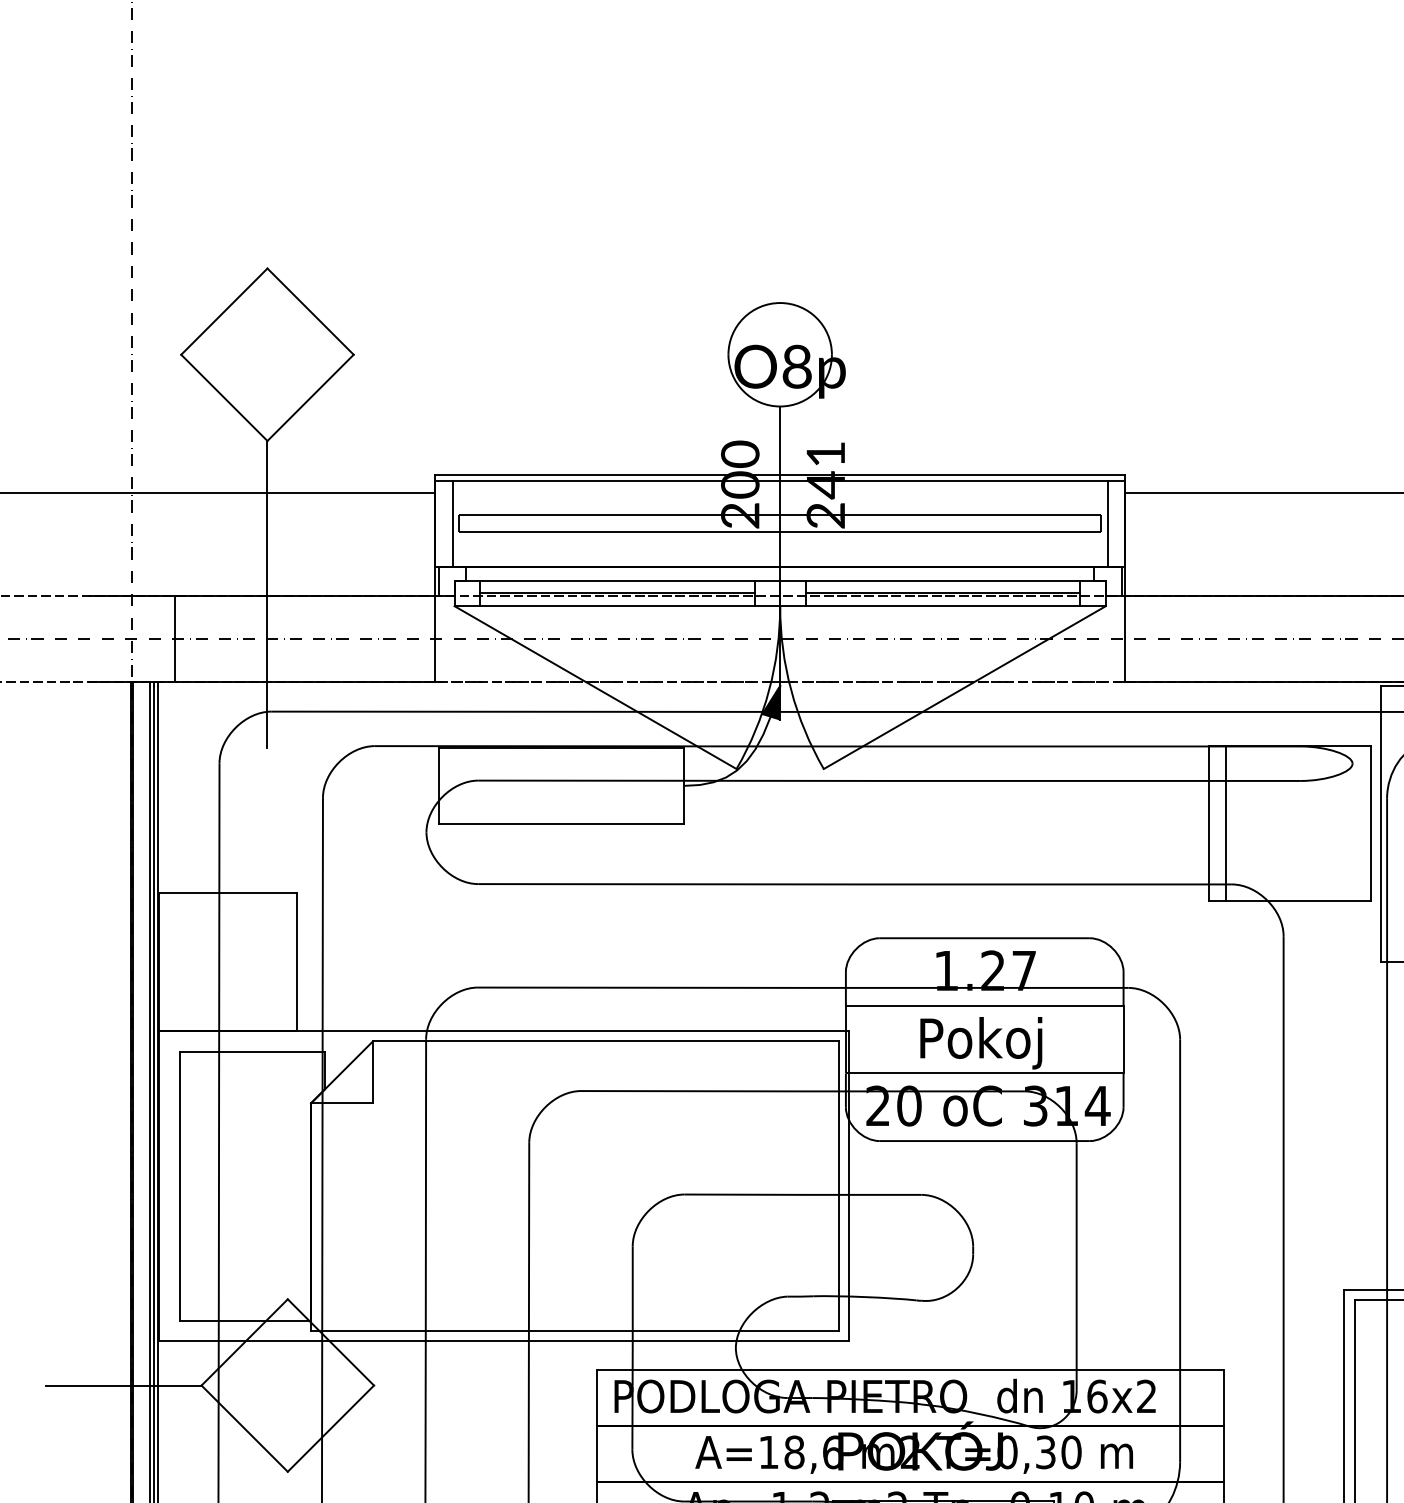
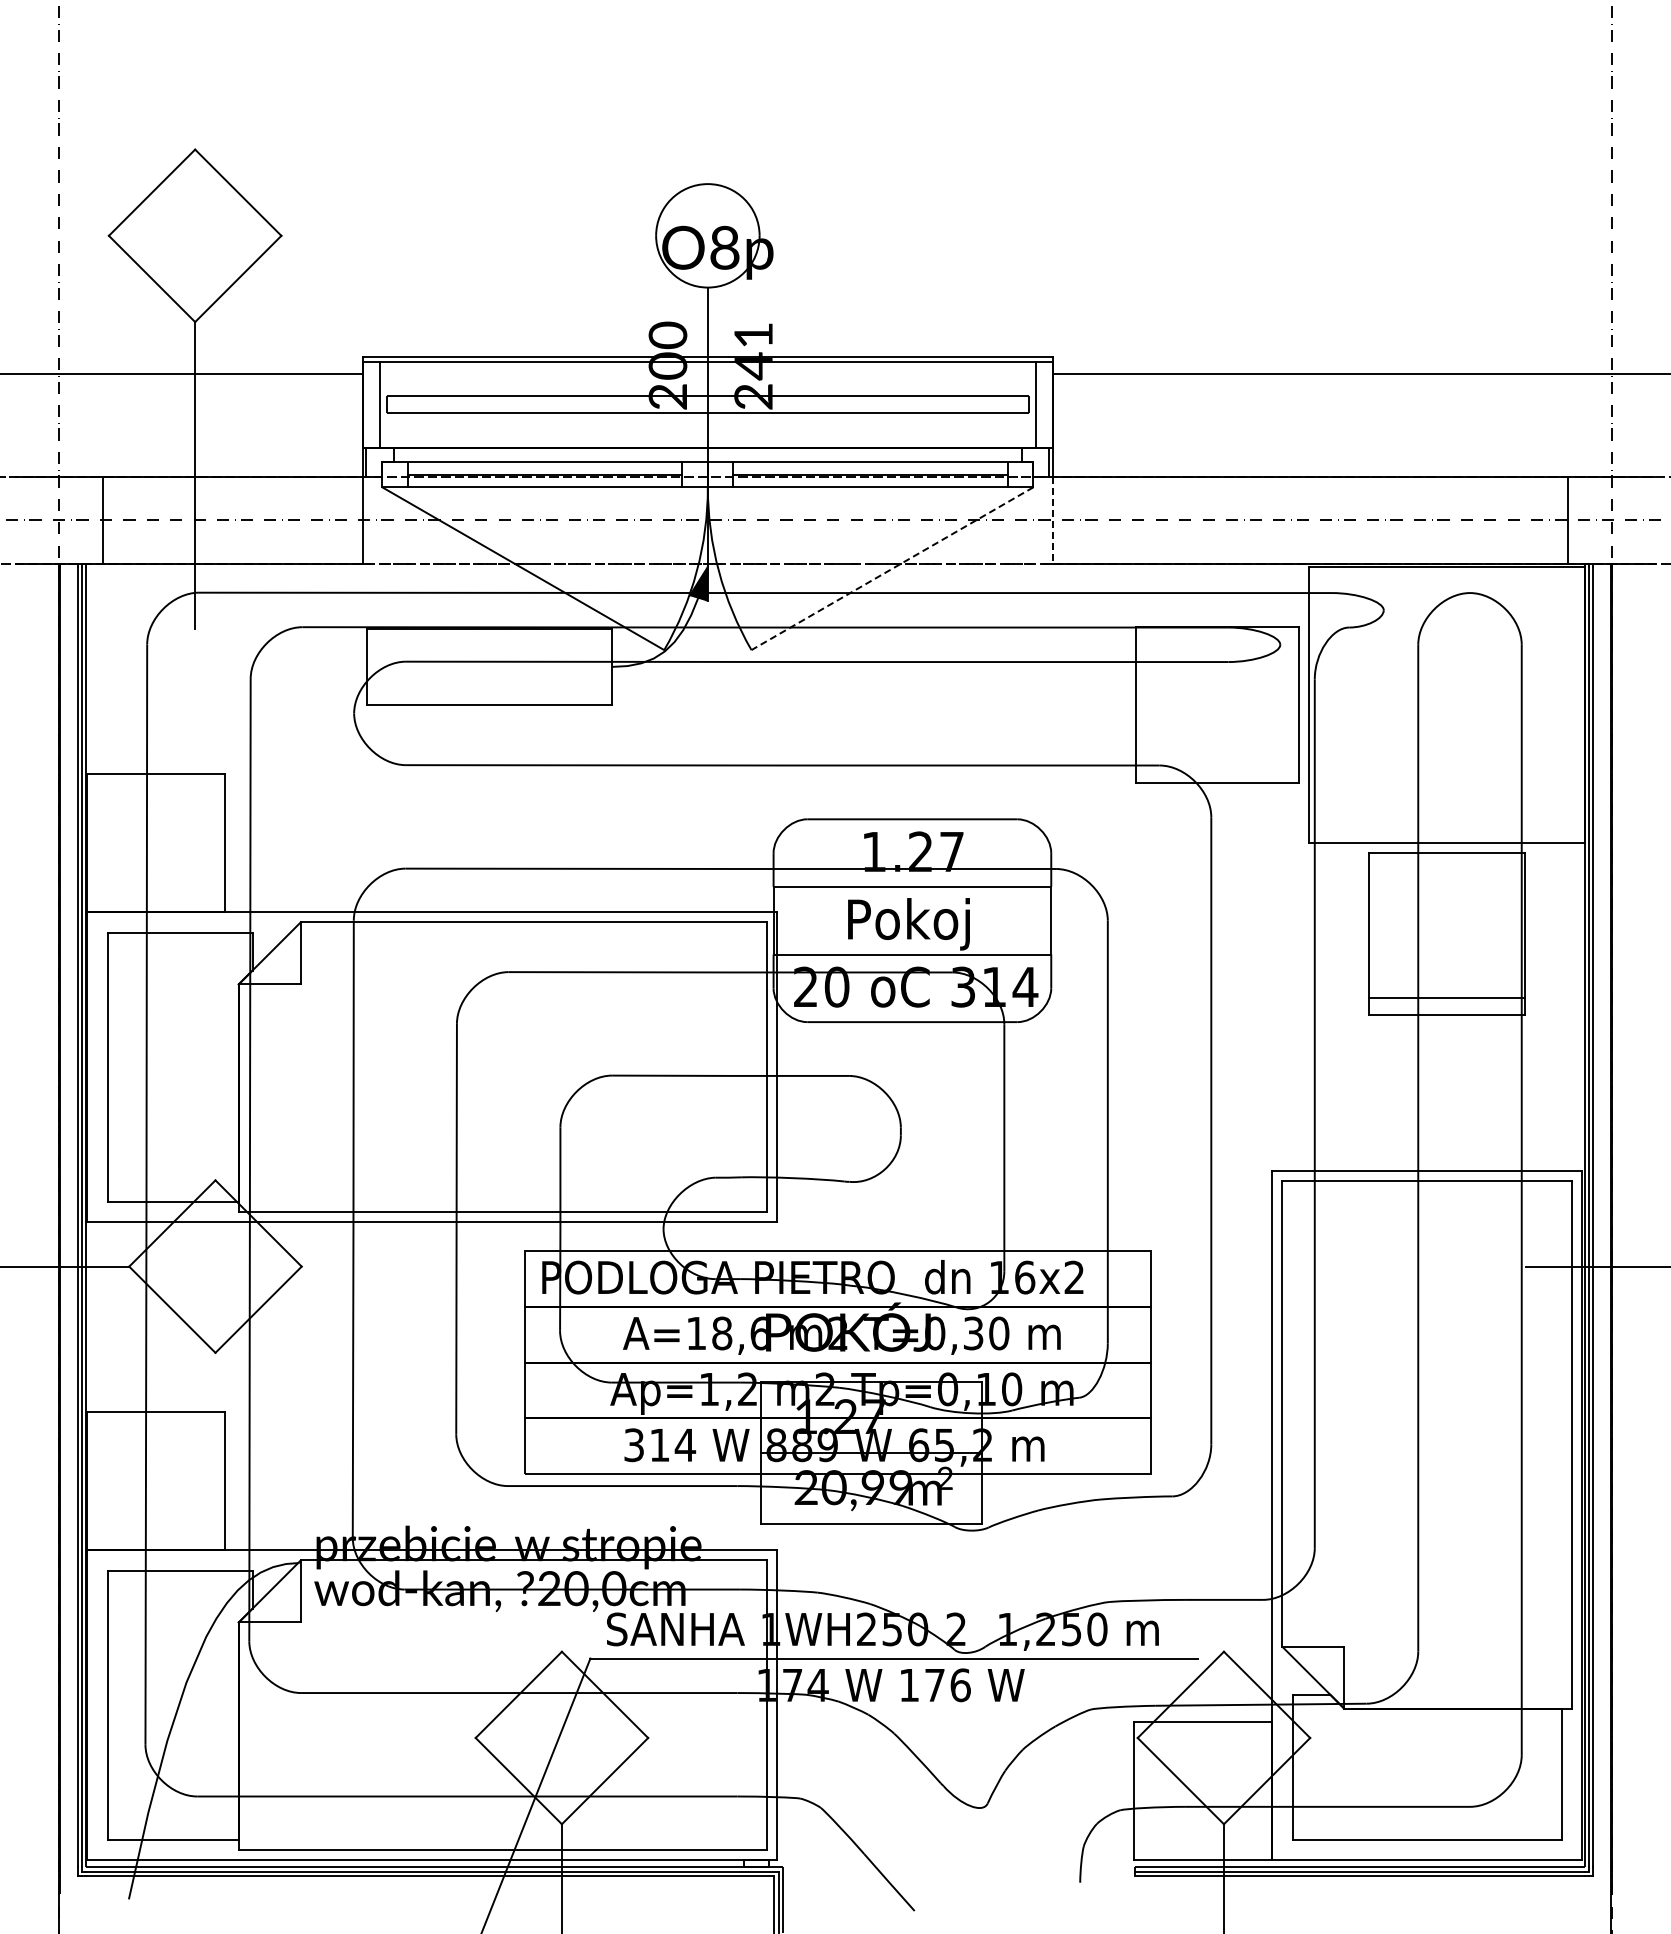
line: (1124, 639) -> (1052, 520), solid -> dashed
line: (964, 687) -> (892, 568), solid -> dashed
line: (1225, 823) -> (1153, 704), removed

